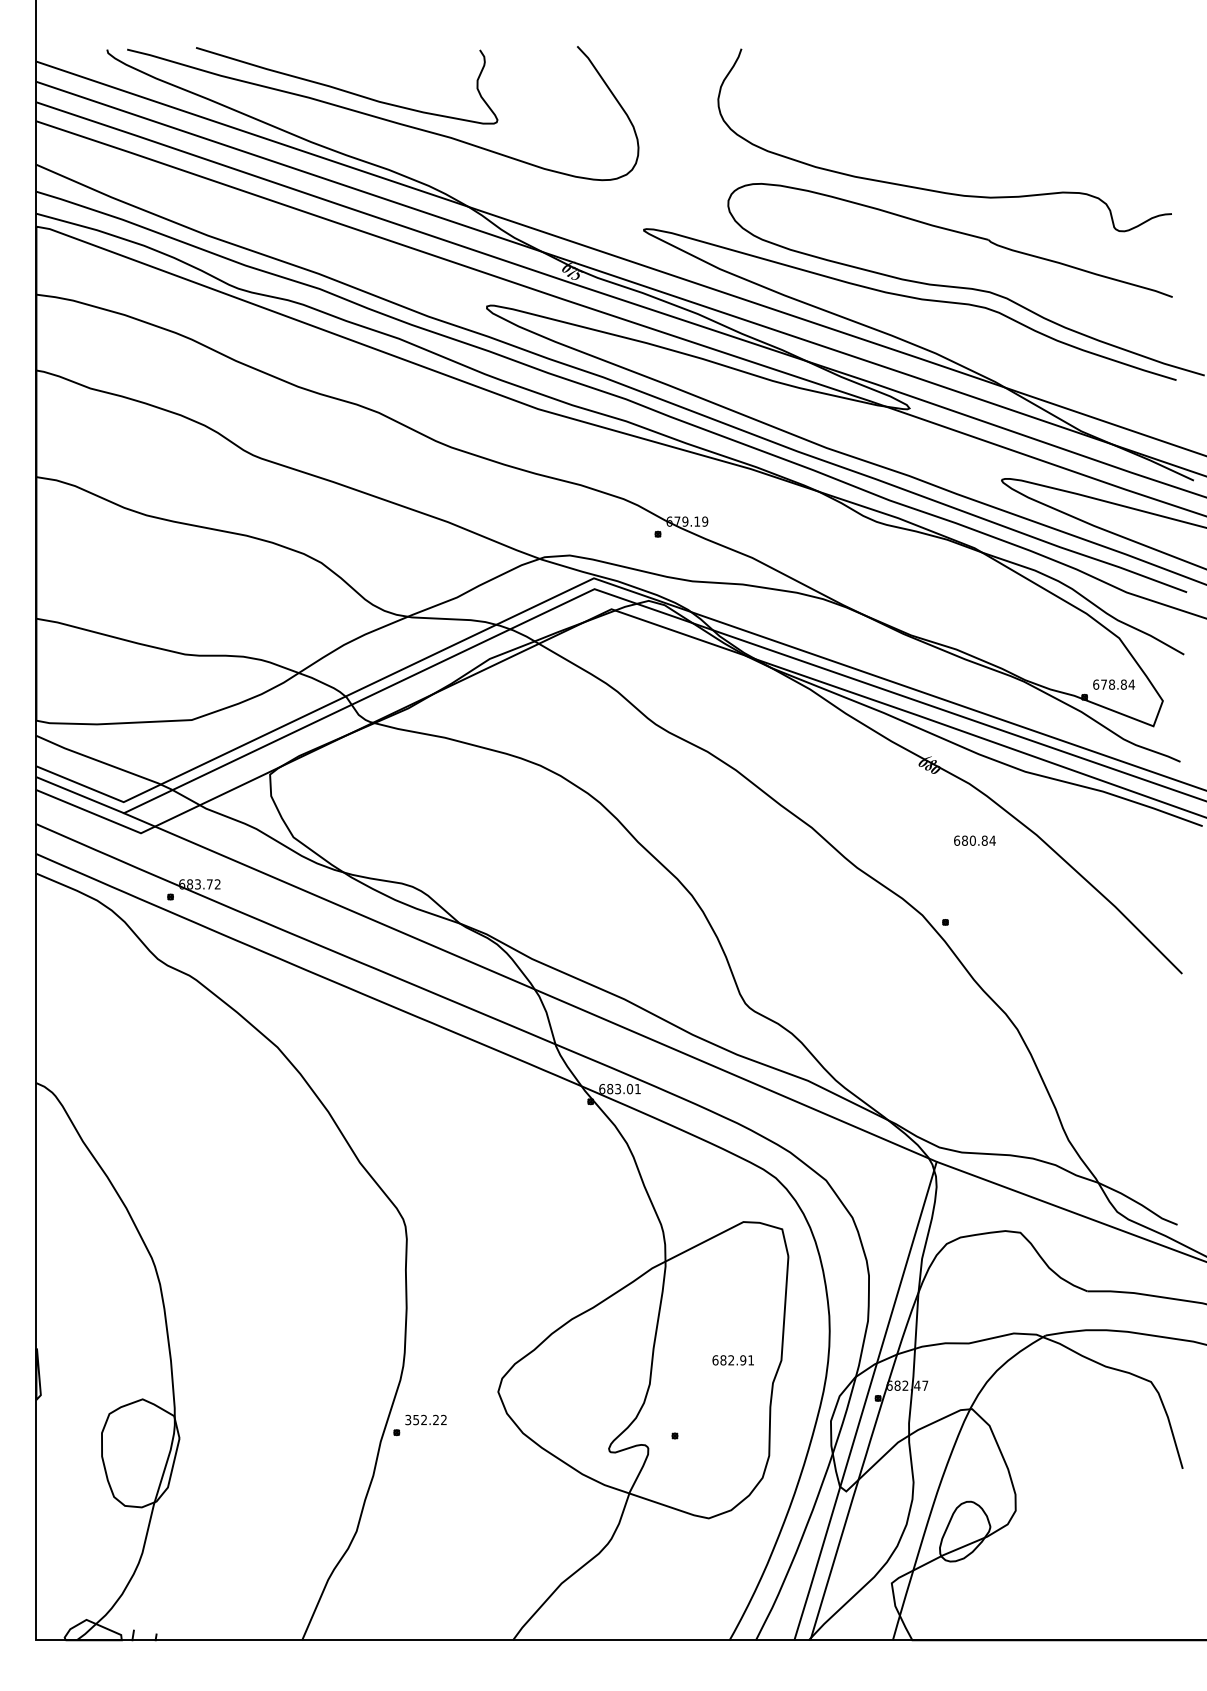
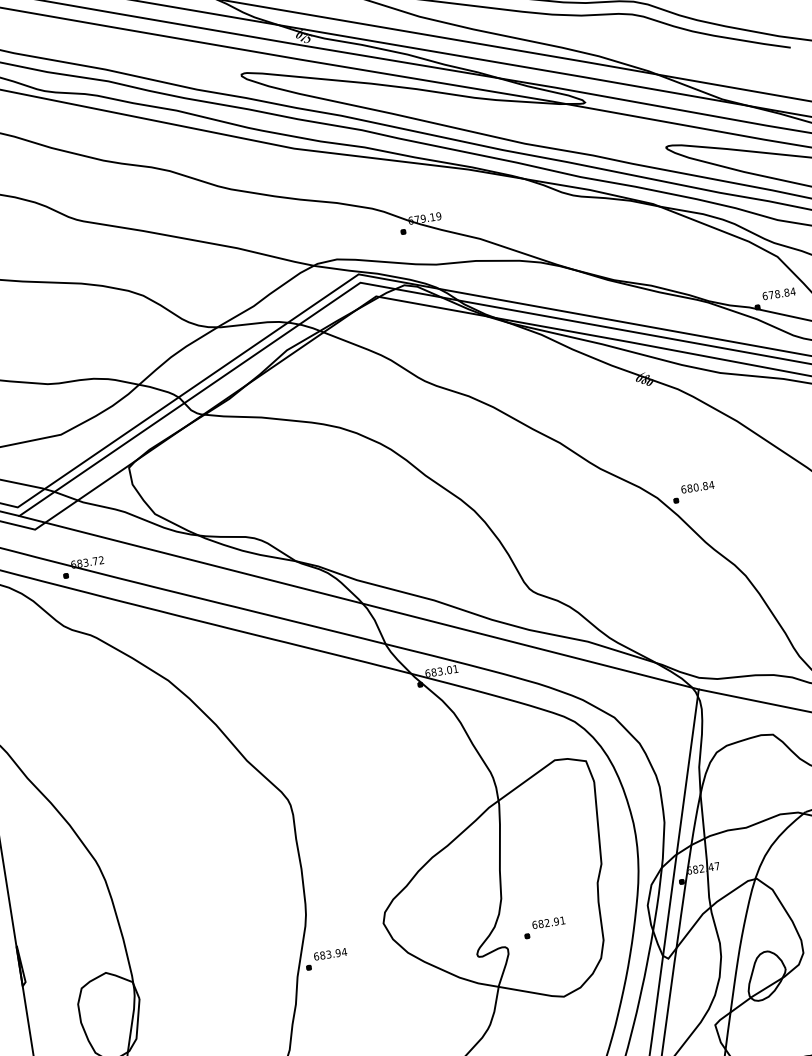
text: (974, 840) -> (697, 487), moved
text: (732, 1360) -> (548, 922), moved
text: (426, 1419) -> (330, 953), 352.22 -> 683.94

